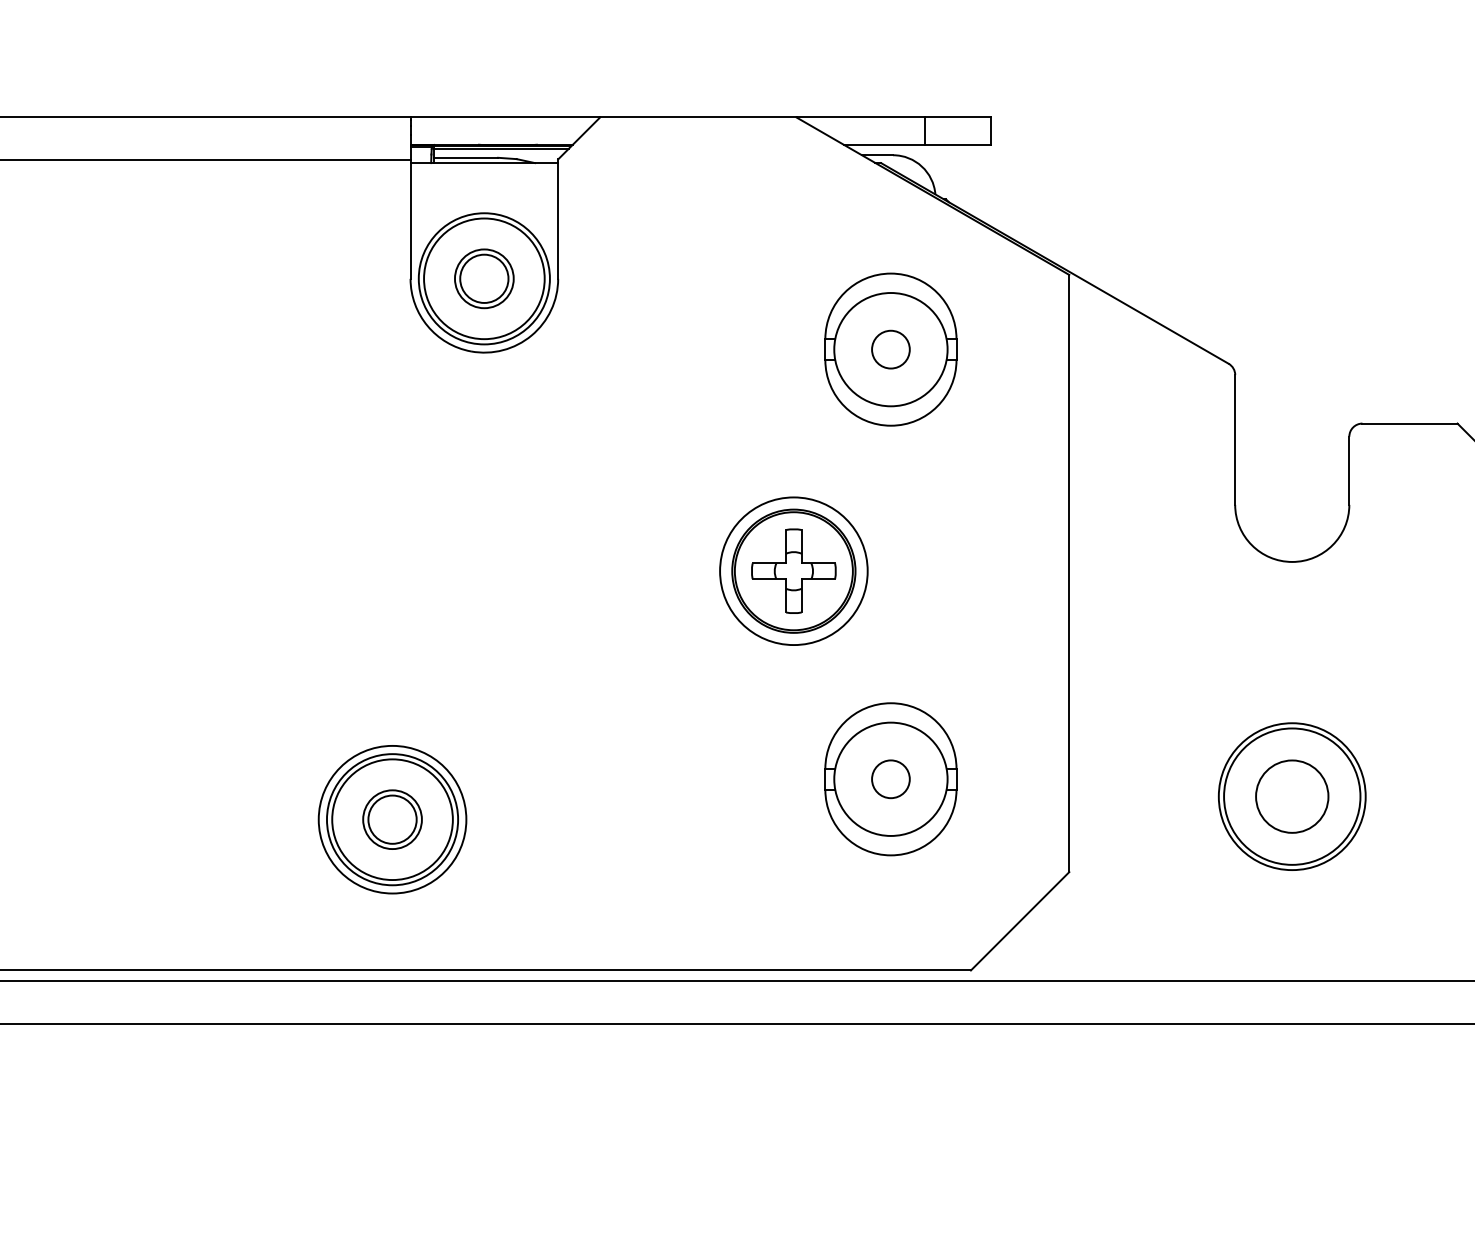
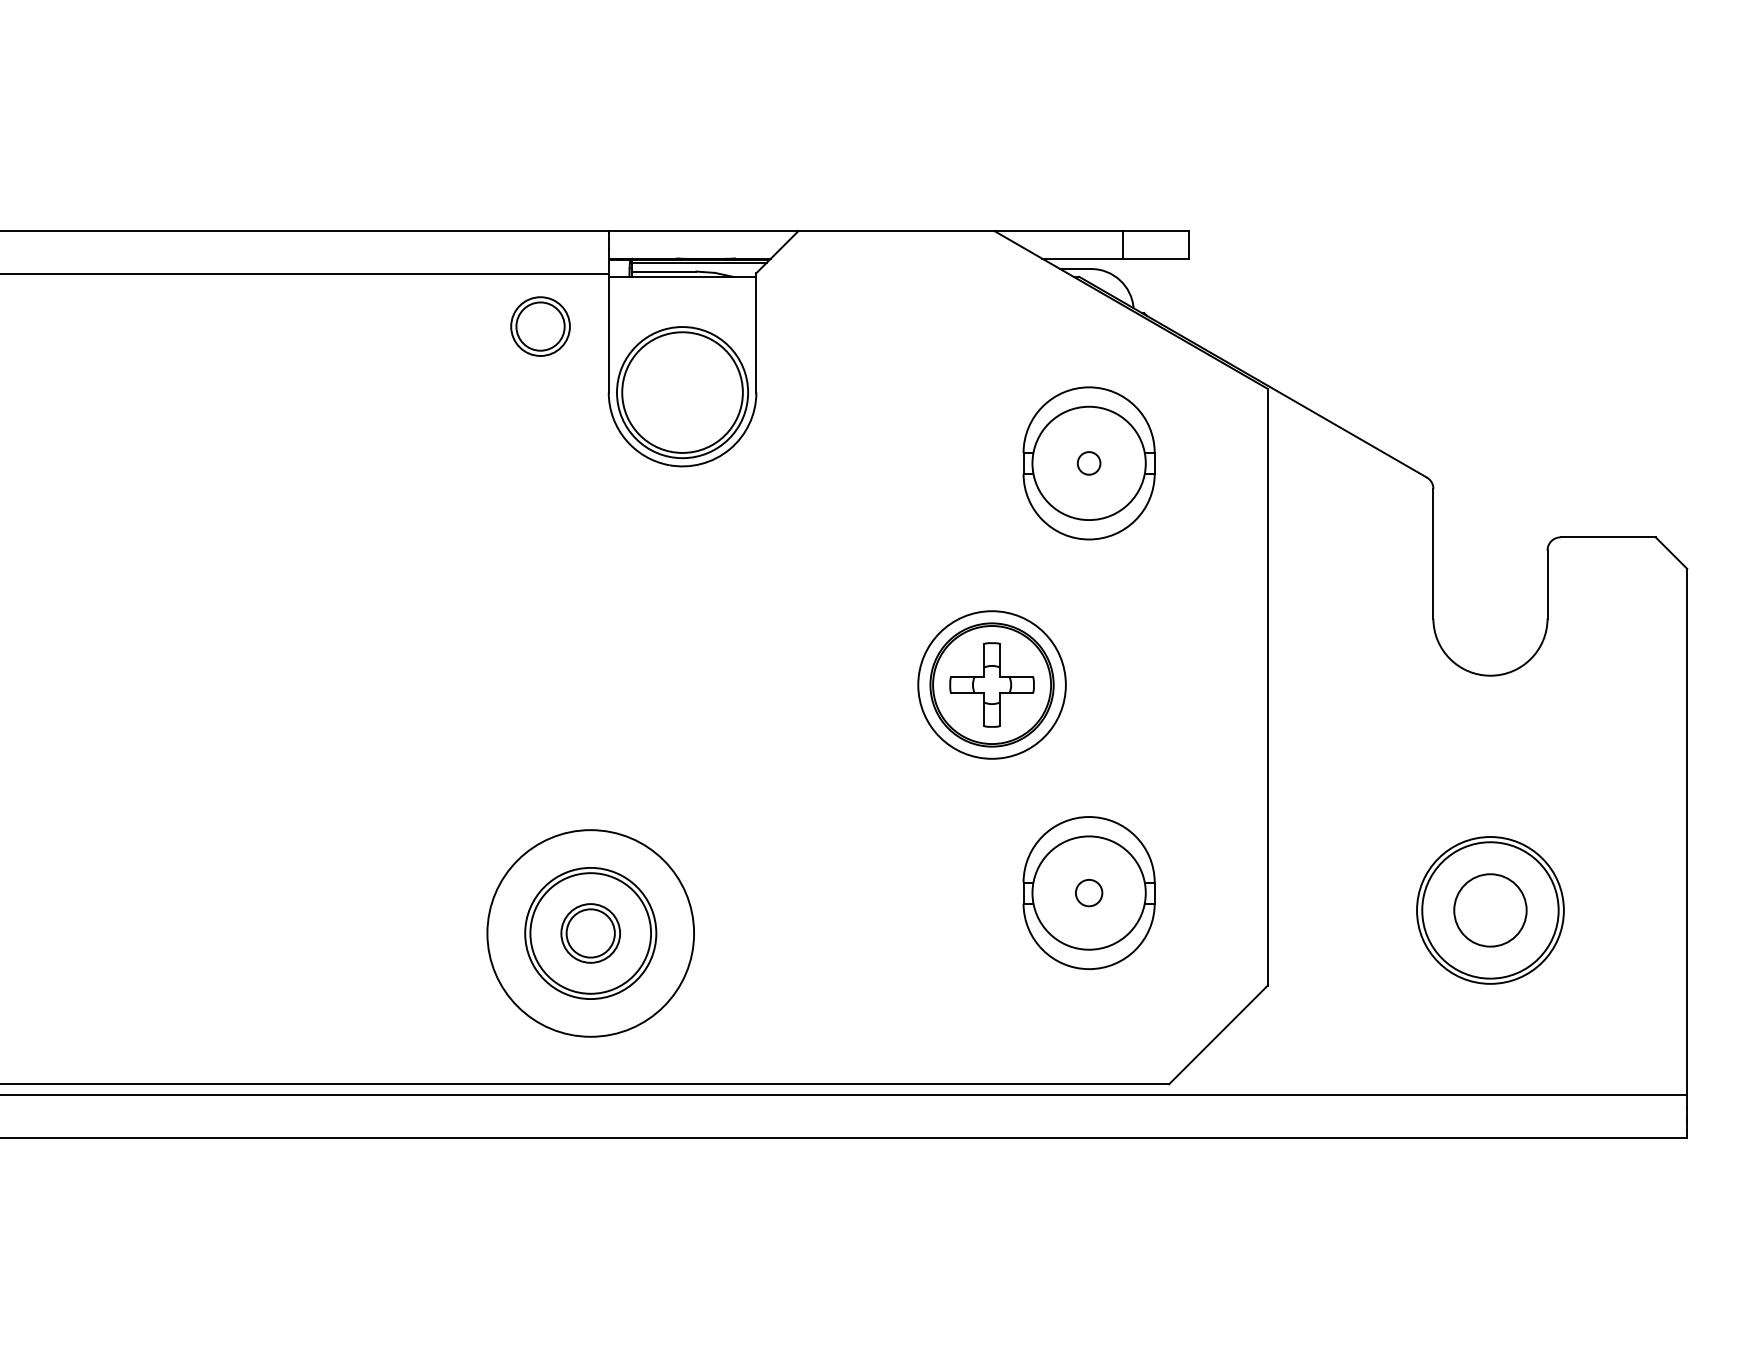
part: (484, 278) -> (540, 326), moved
circle: (891, 349) -> (1089, 463), size x0.6
circle: (891, 778) -> (1089, 892), size x0.7
circle: (392, 819) -> (590, 933), size x1.4

